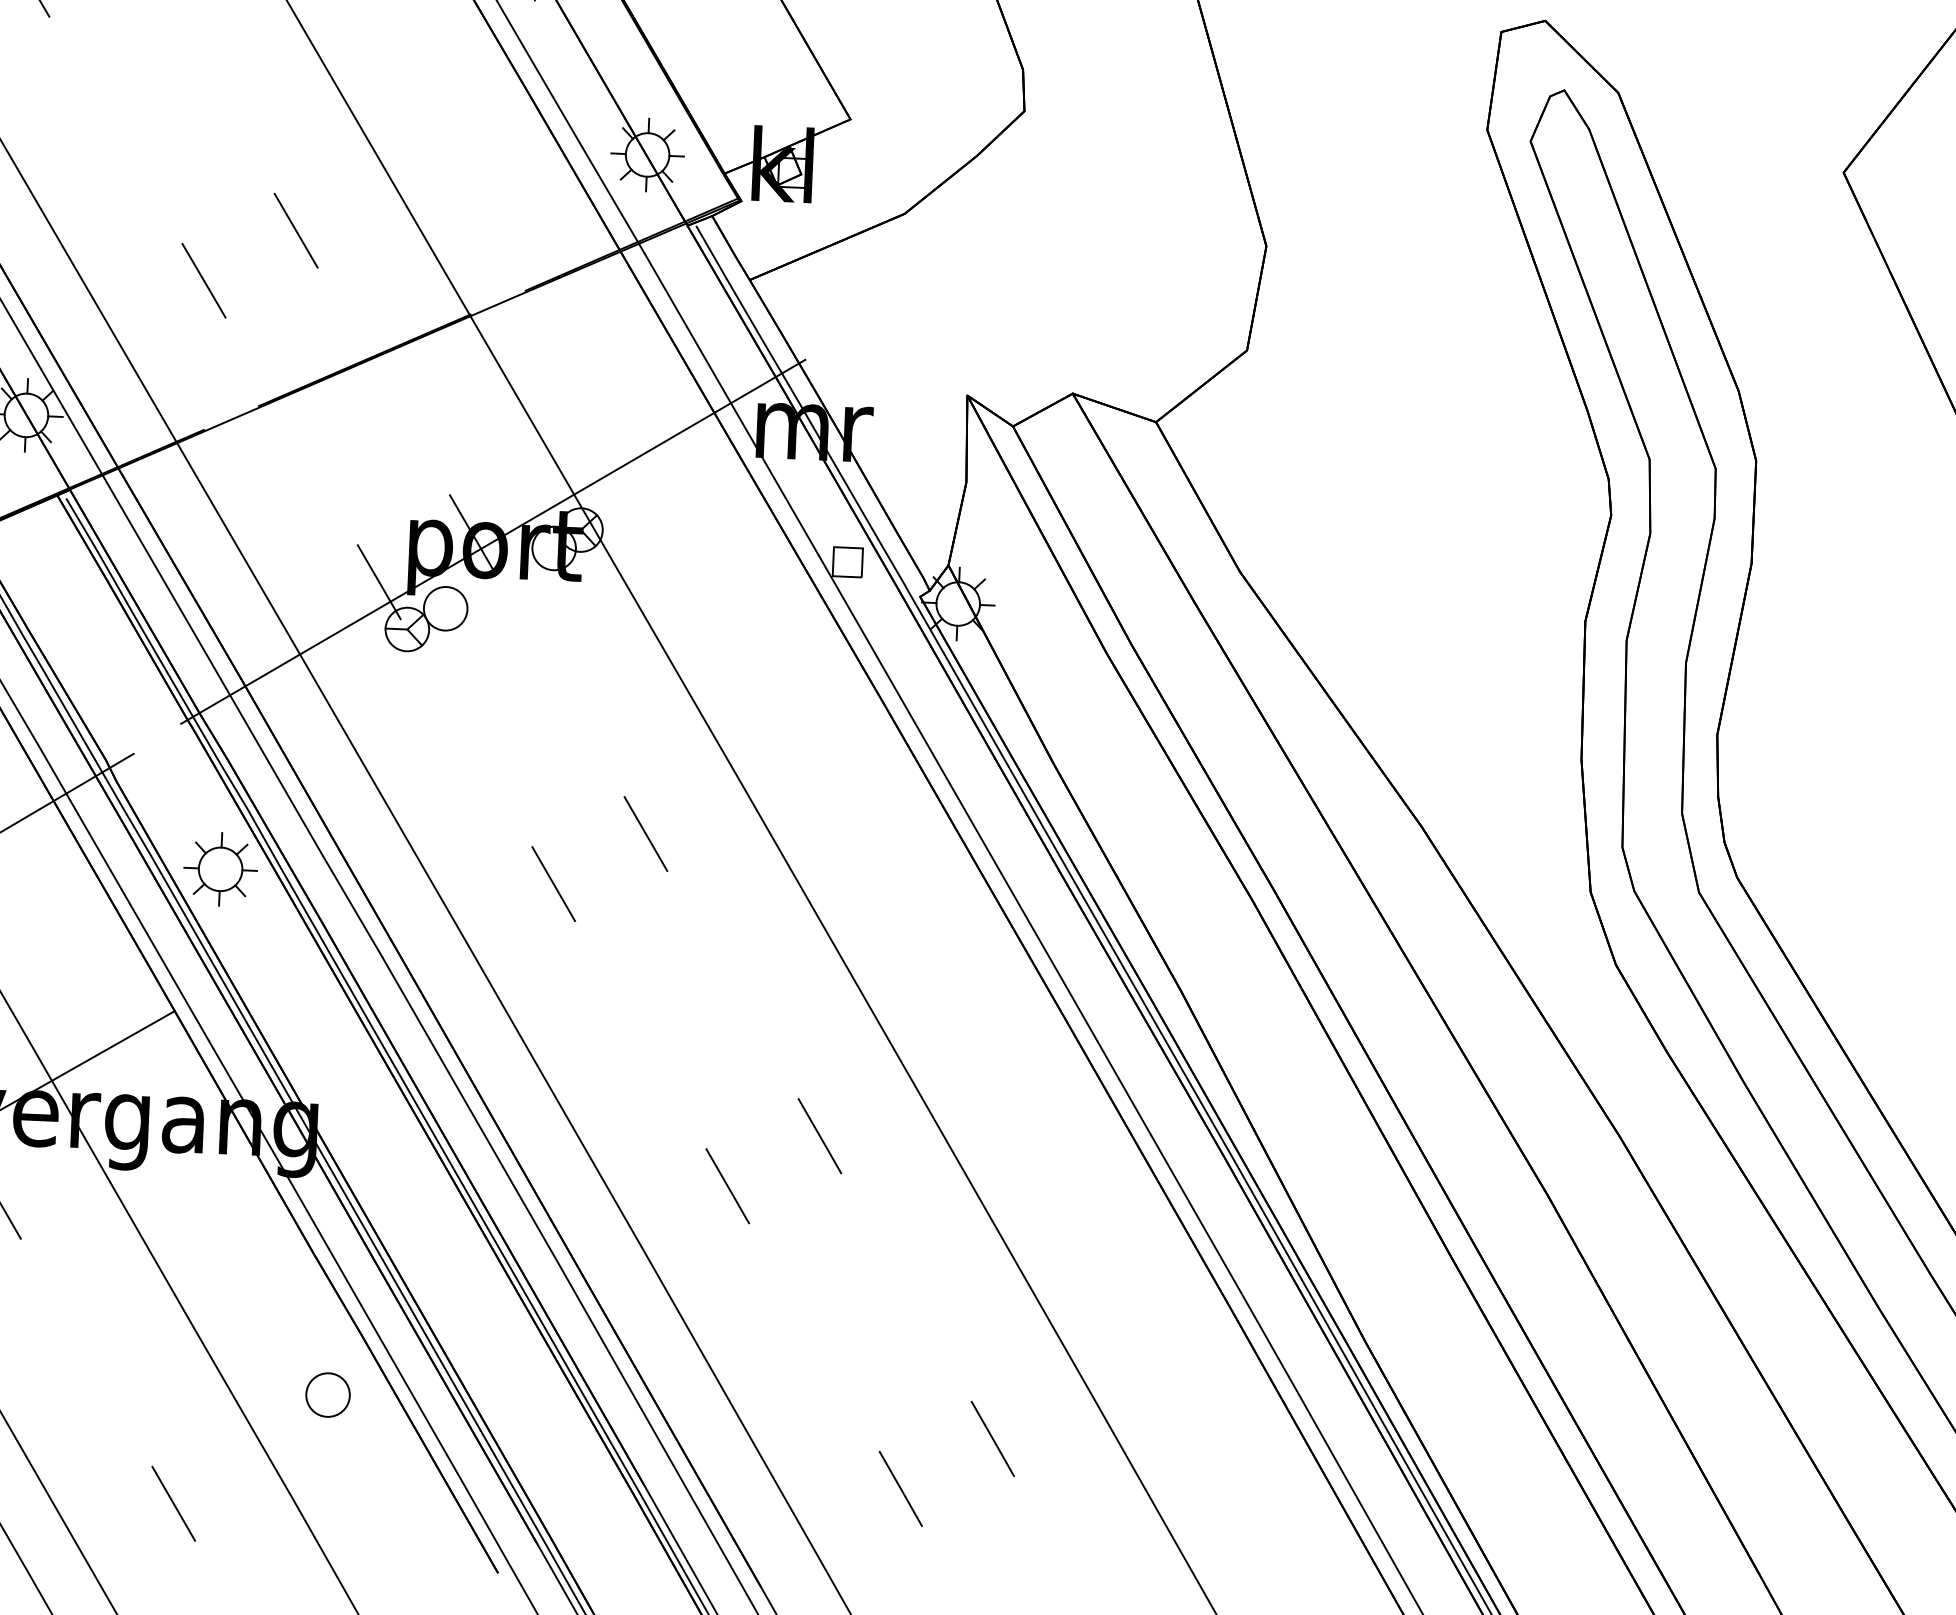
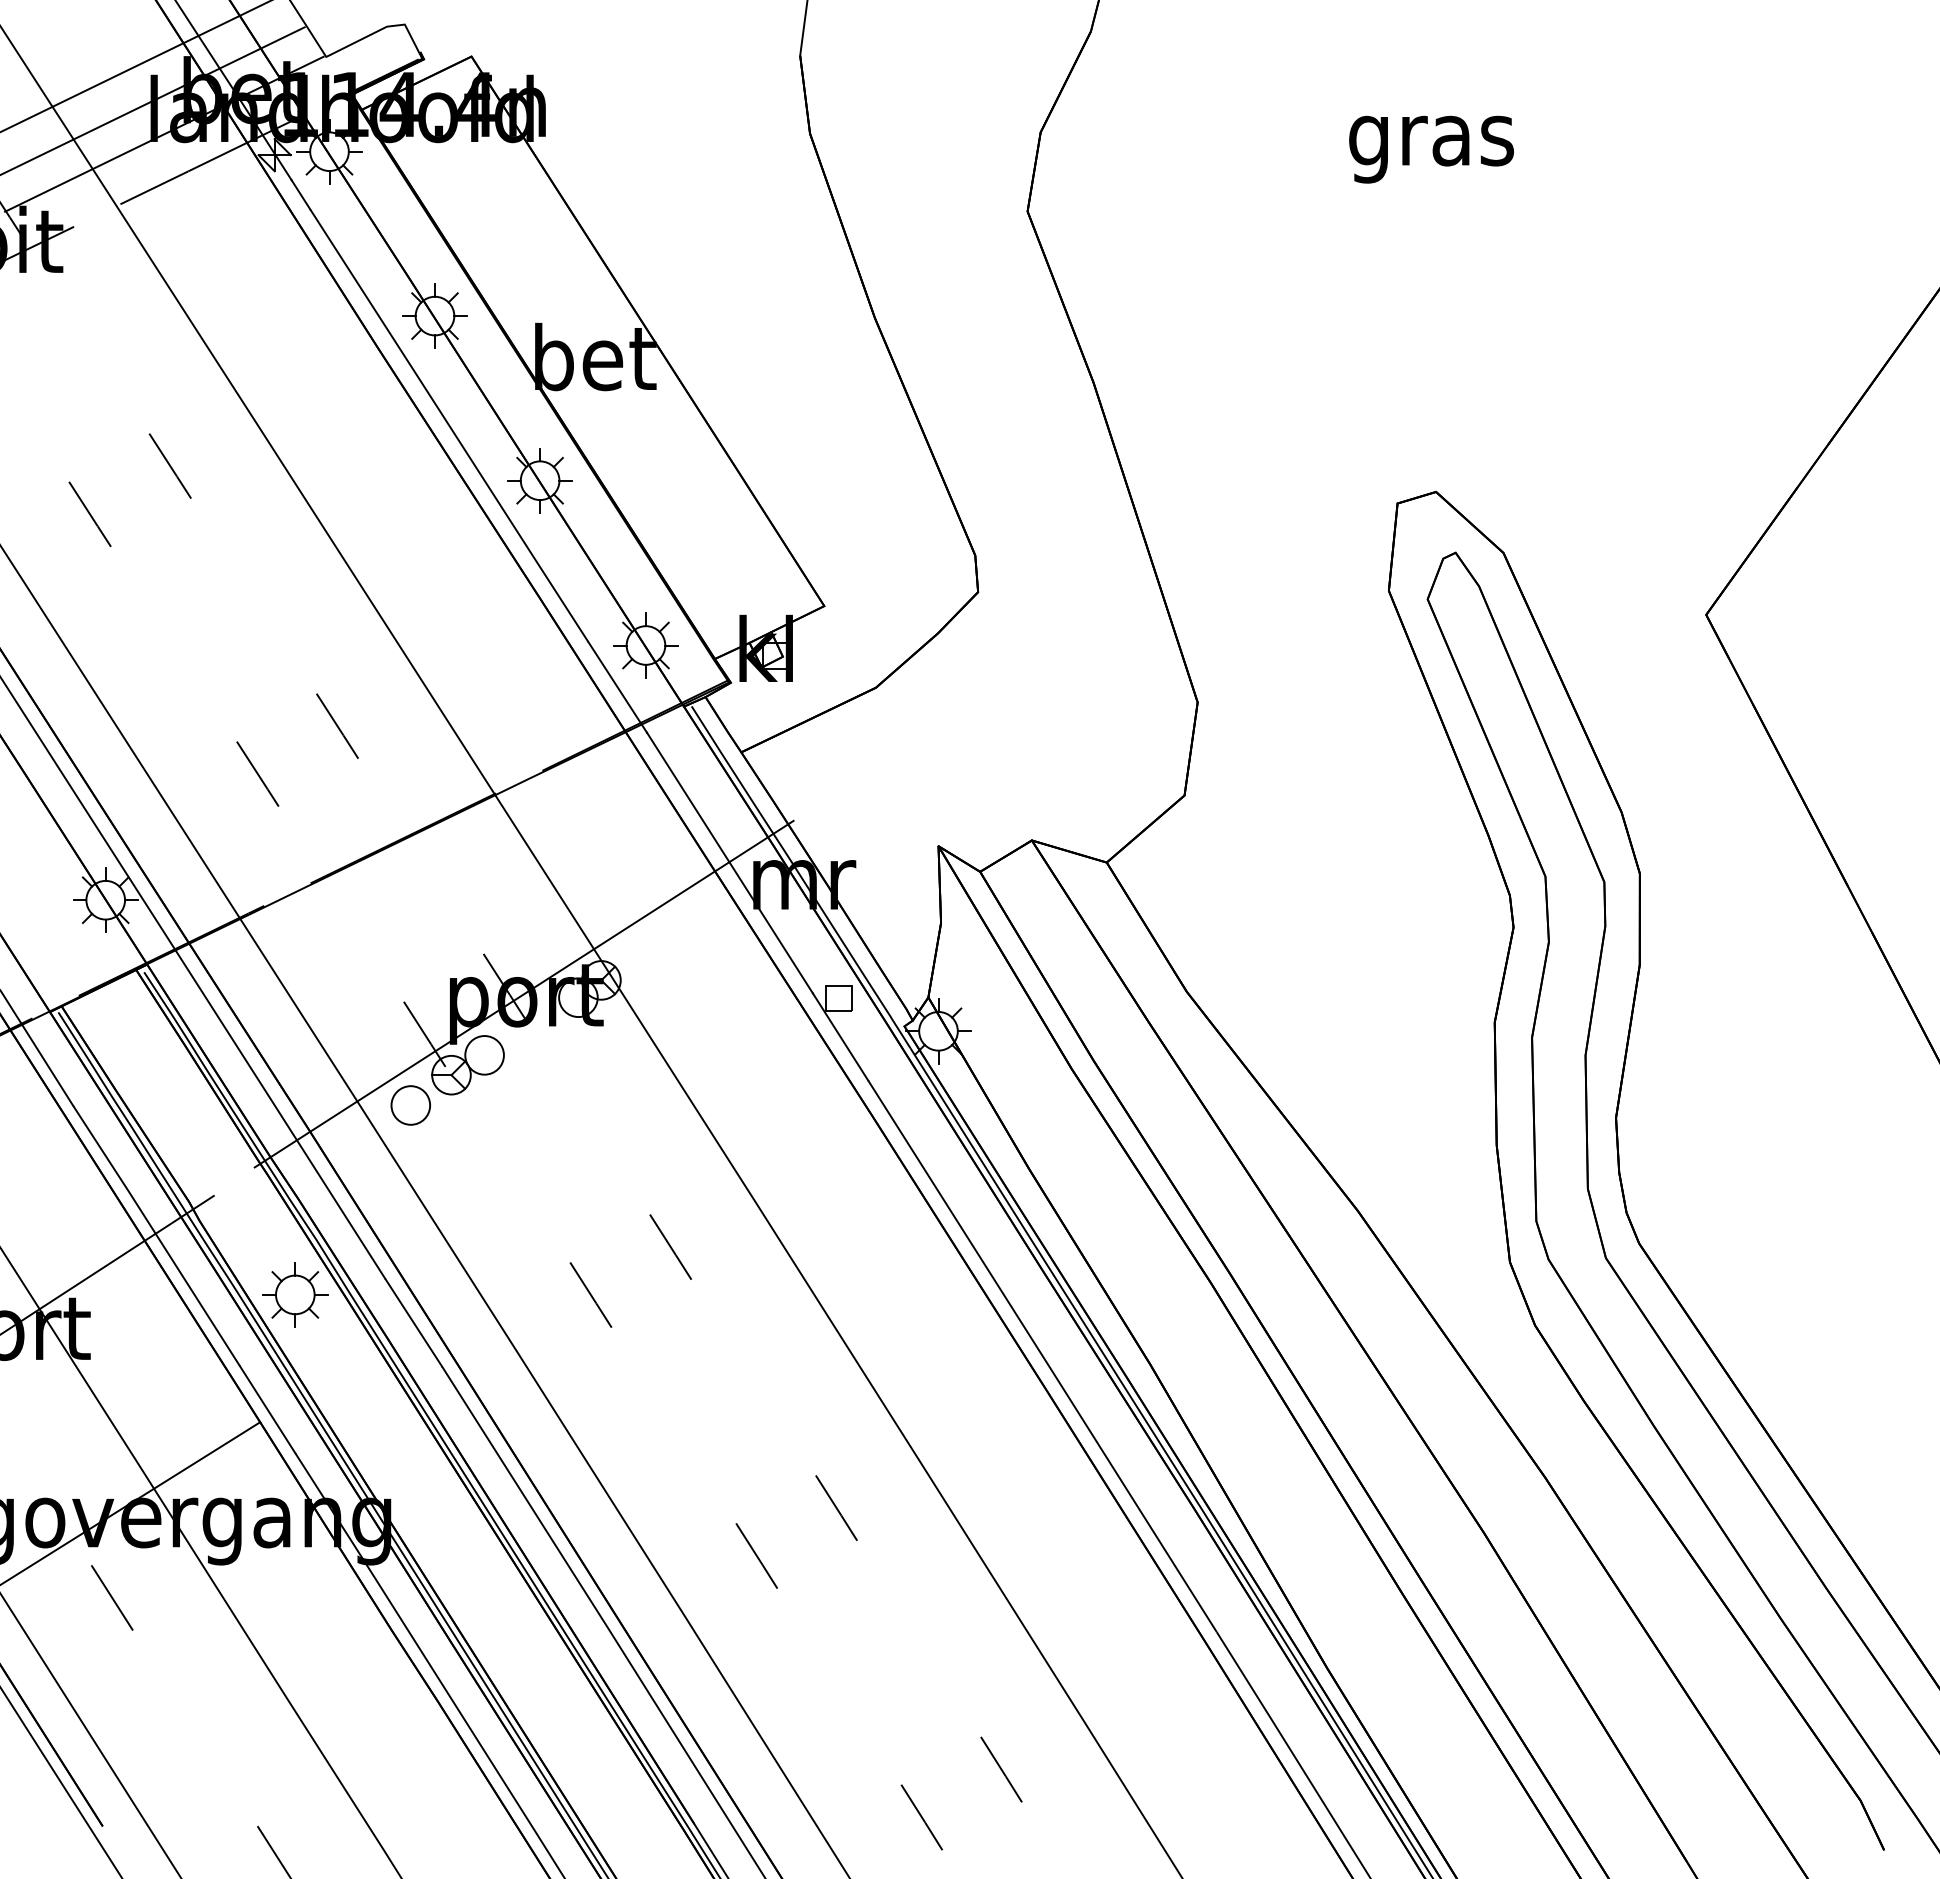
part: (327, 1395) -> (410, 1105), moved

